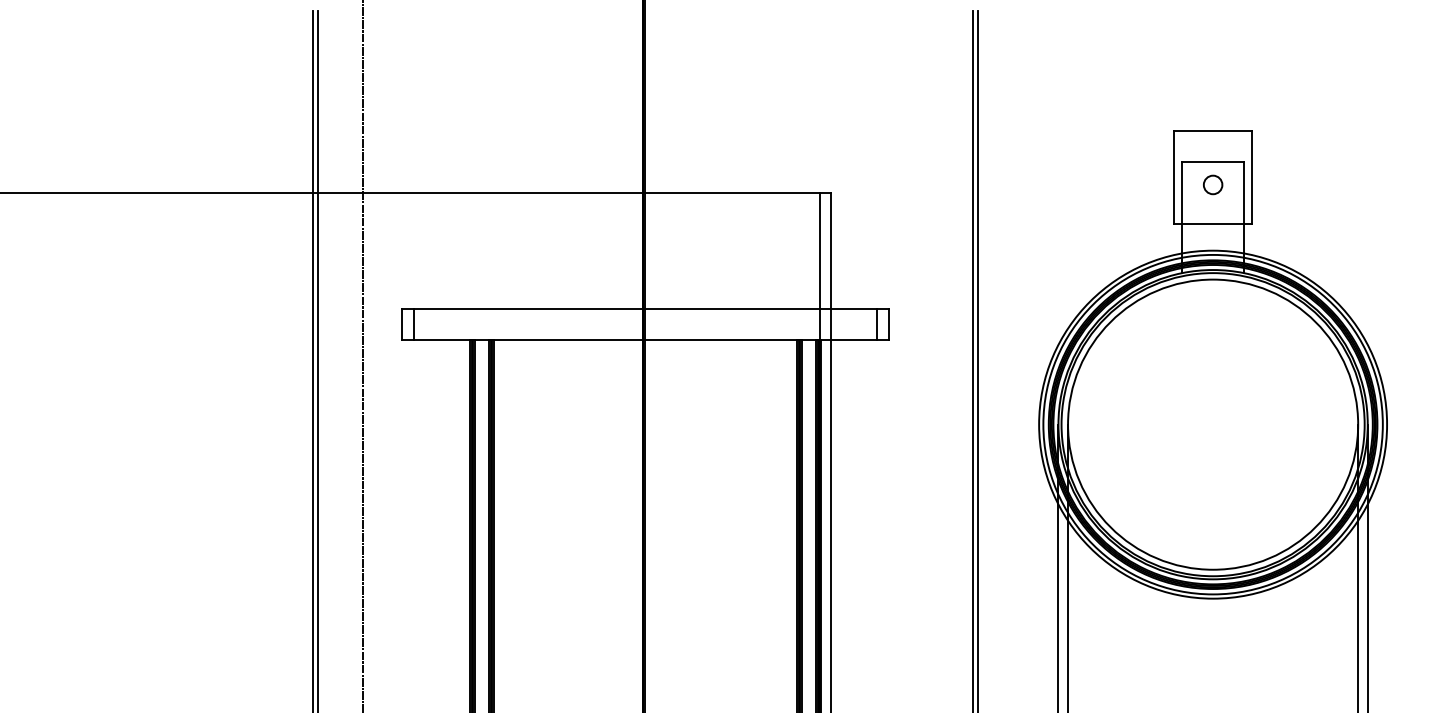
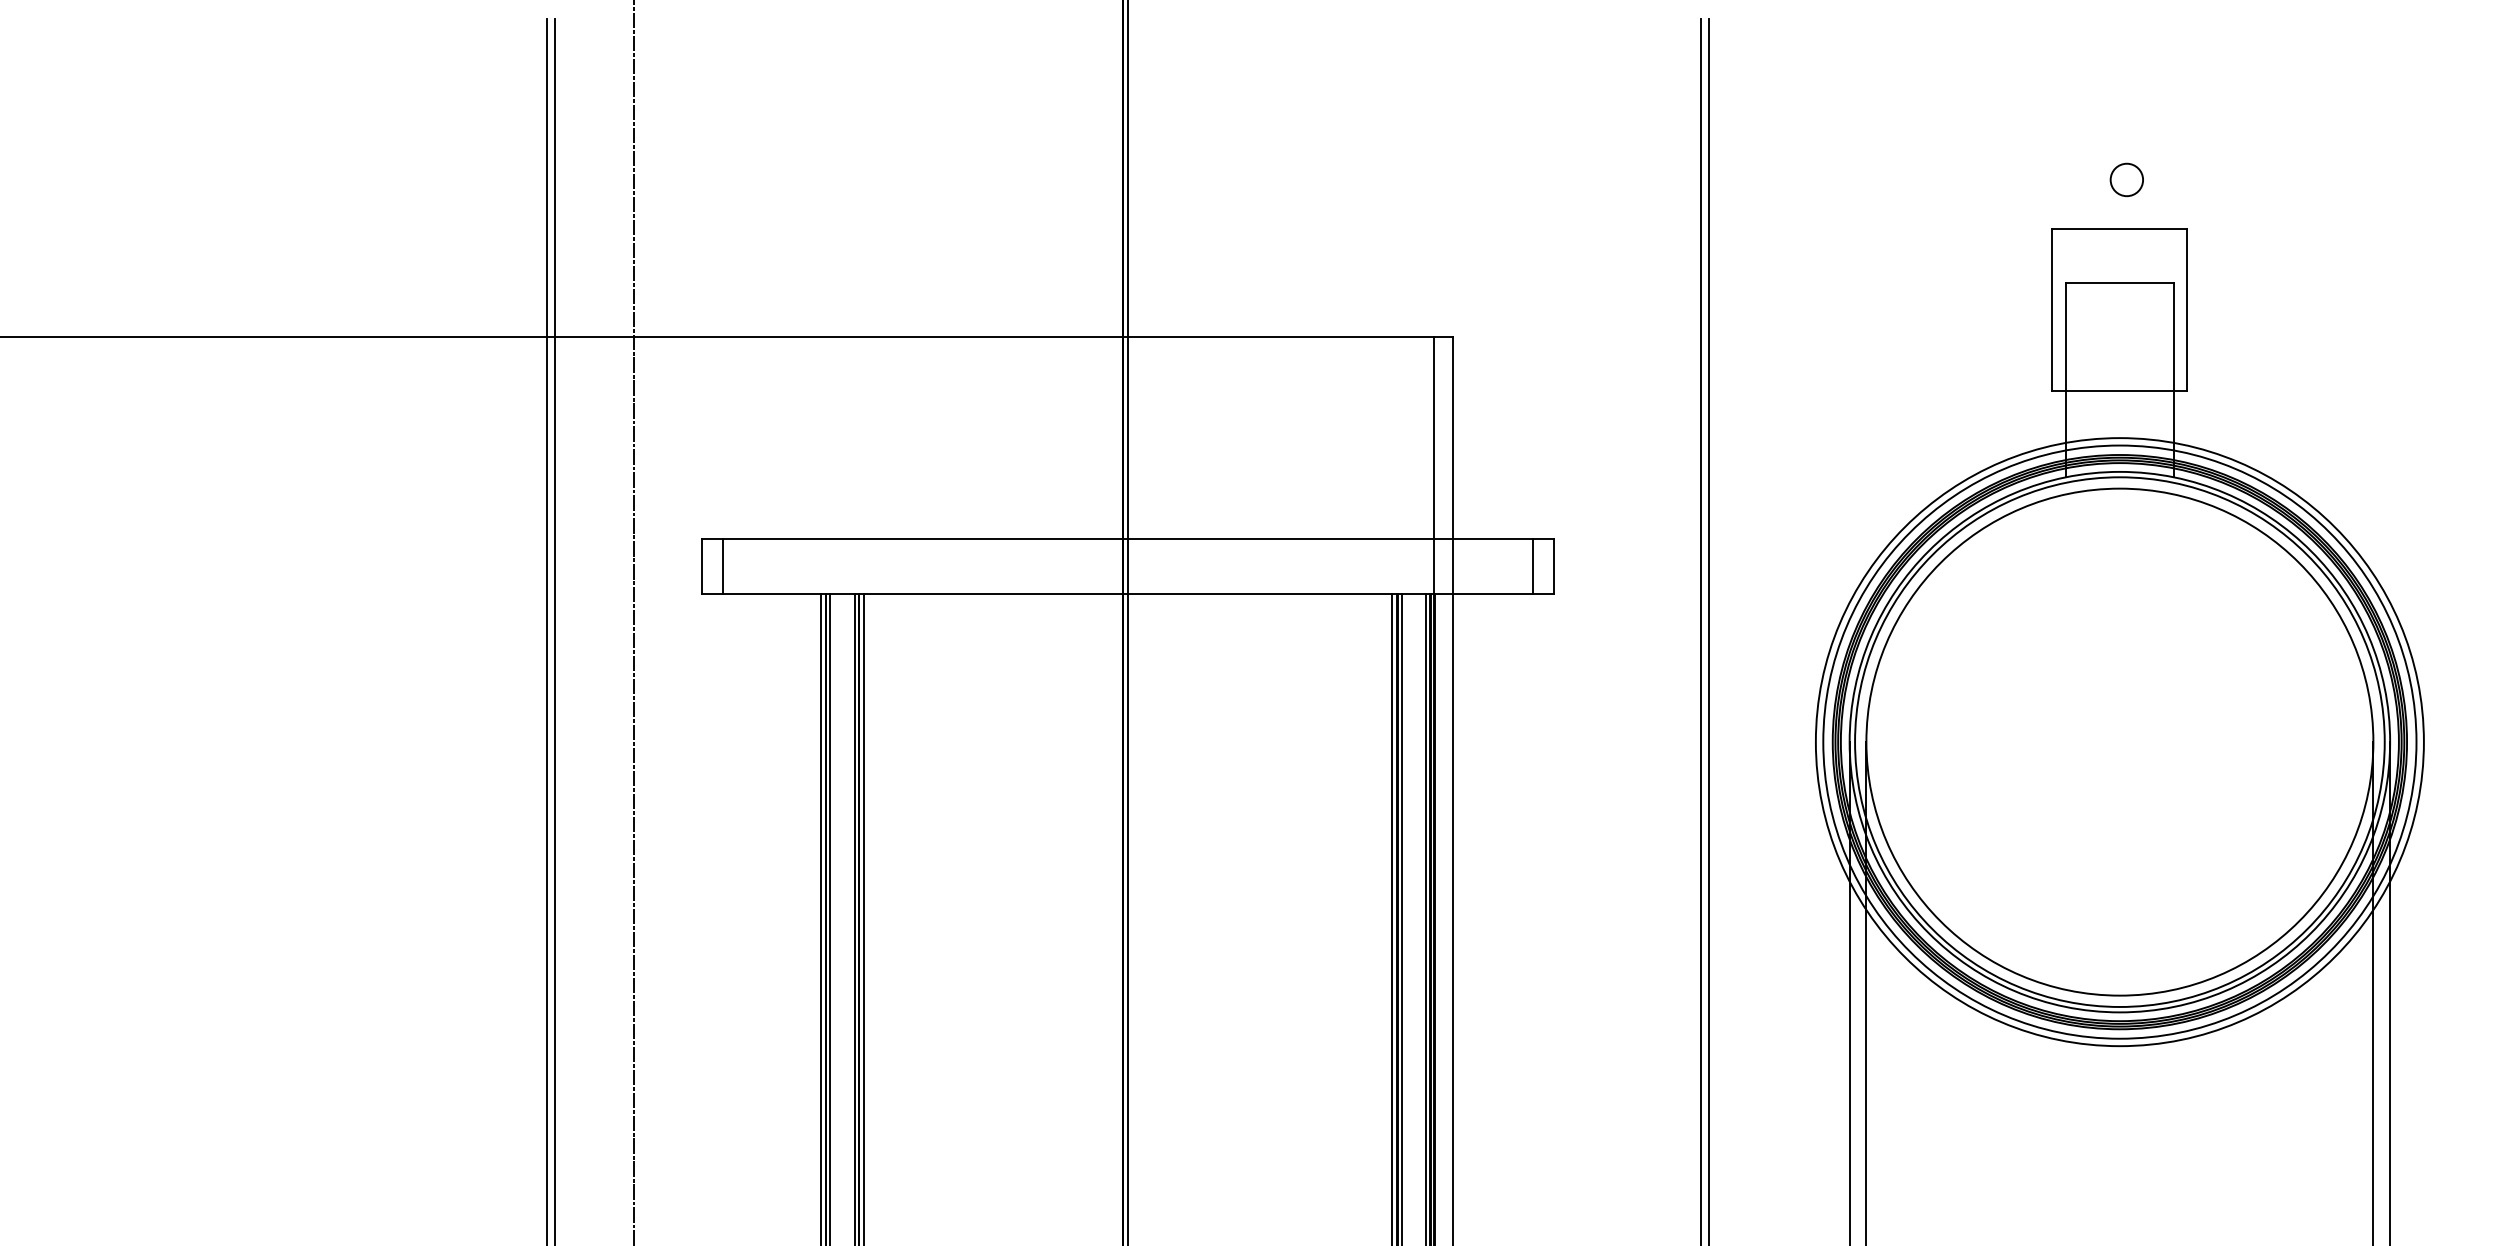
circle: (1213, 184) -> (2127, 179), moved

